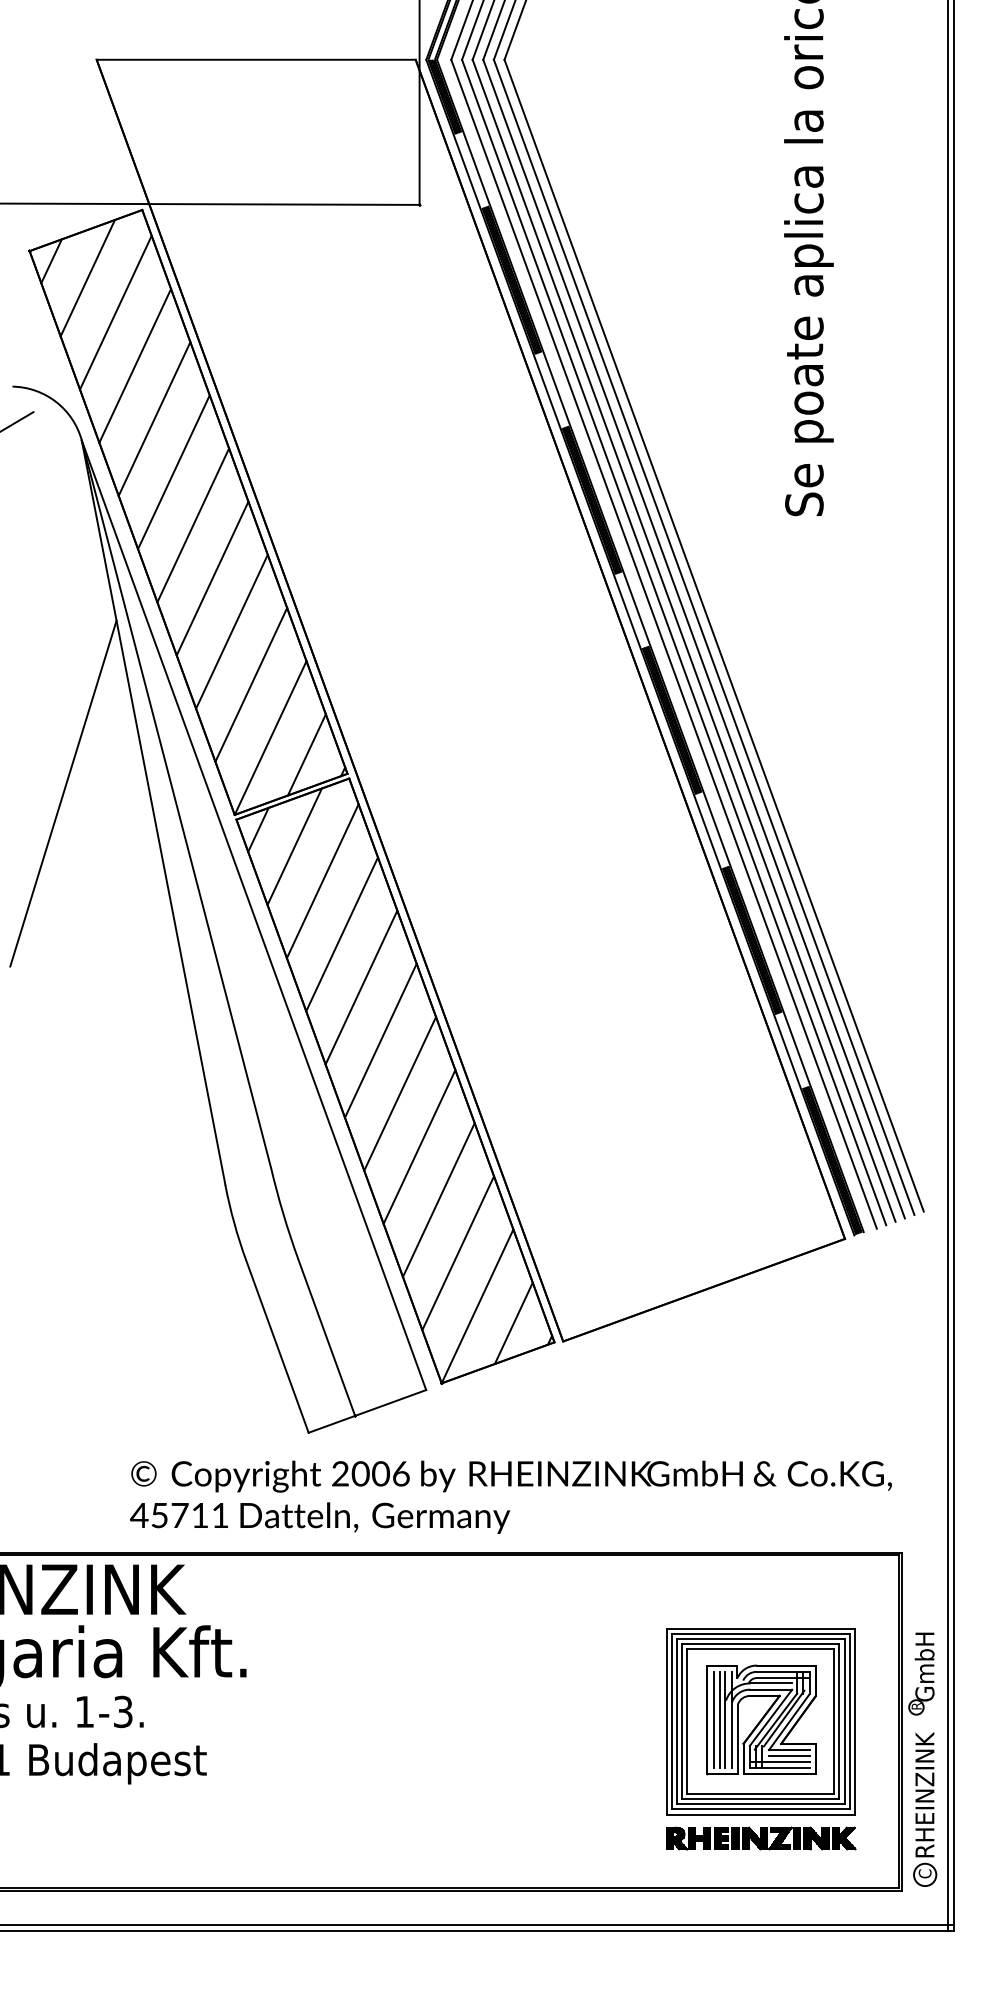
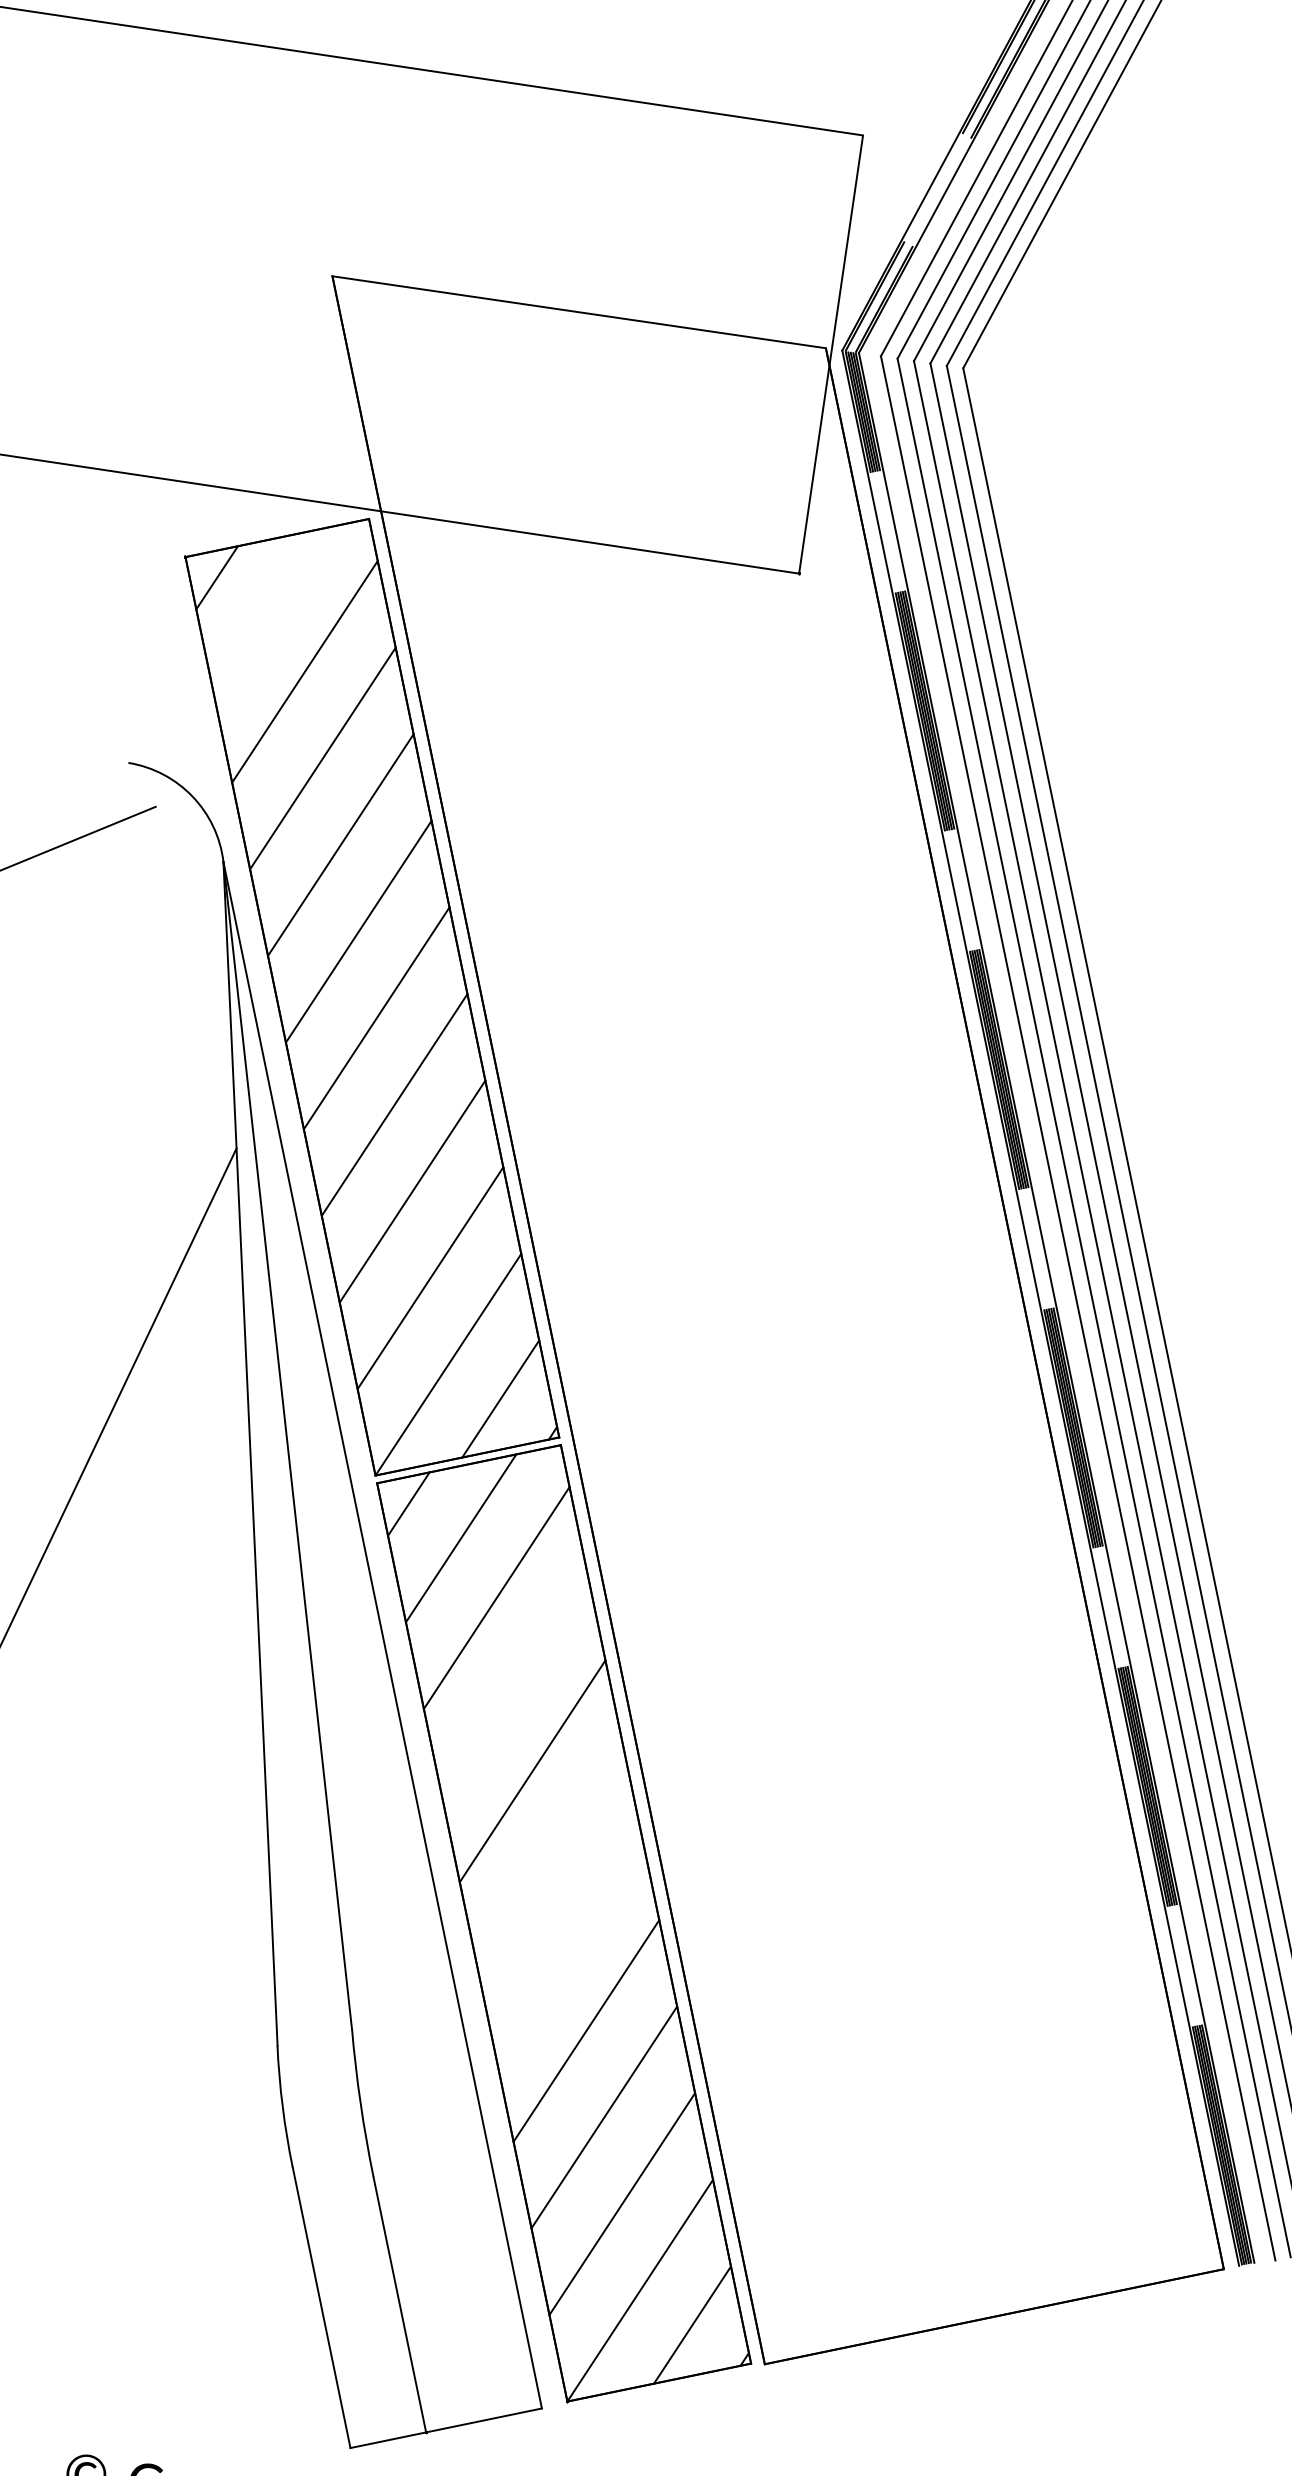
line: (87, 278) -> (268, 612), removed
line: (341, 934) -> (513, 1684), removed
line: (380, 1040) -> (550, 1857), removed
line: (400, 1093) -> (569, 1943), removed

